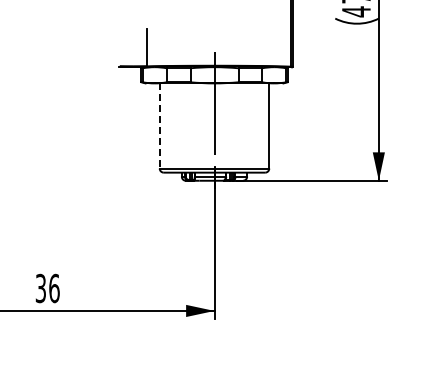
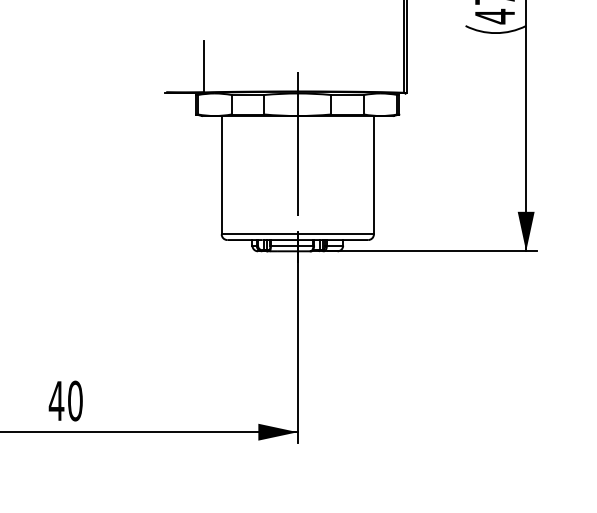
line: (159, 126) -> (221, 175), dashed -> solid
text: (47, 288) -> (65, 401), 36 -> 40

